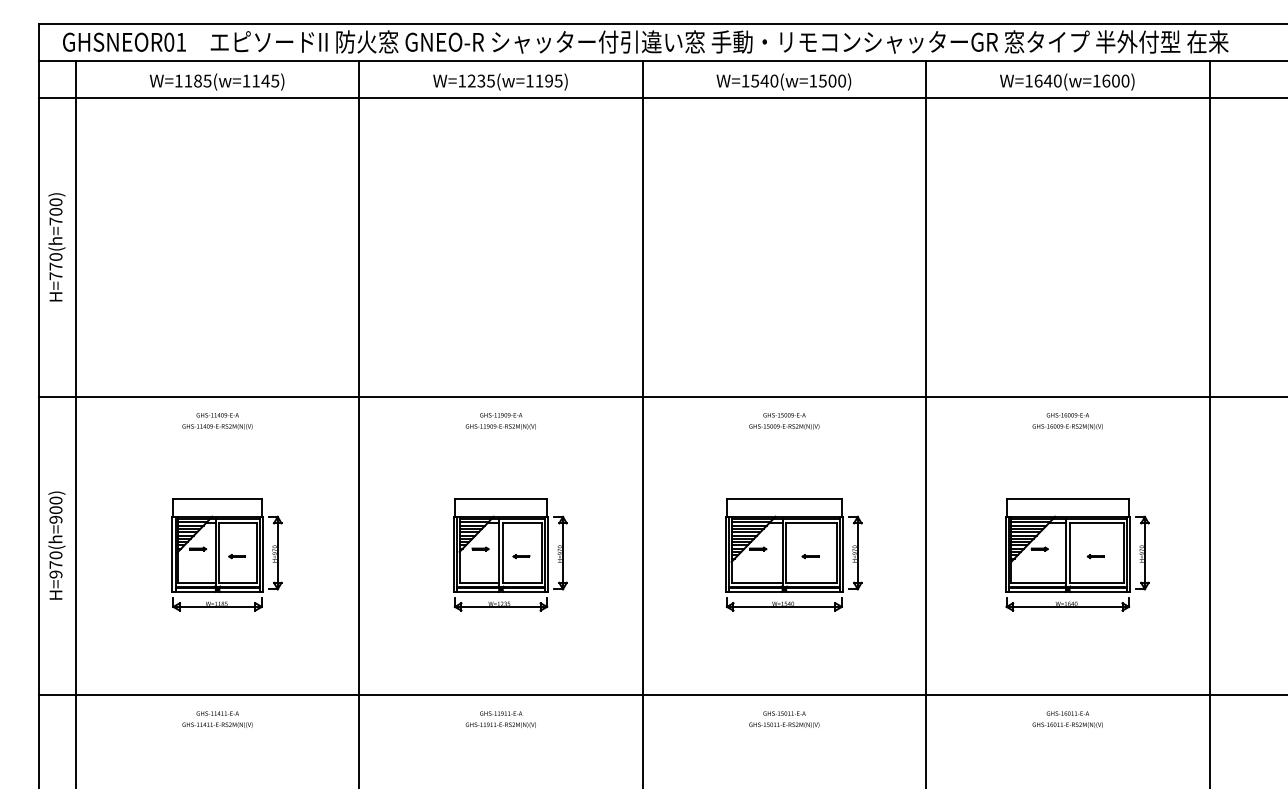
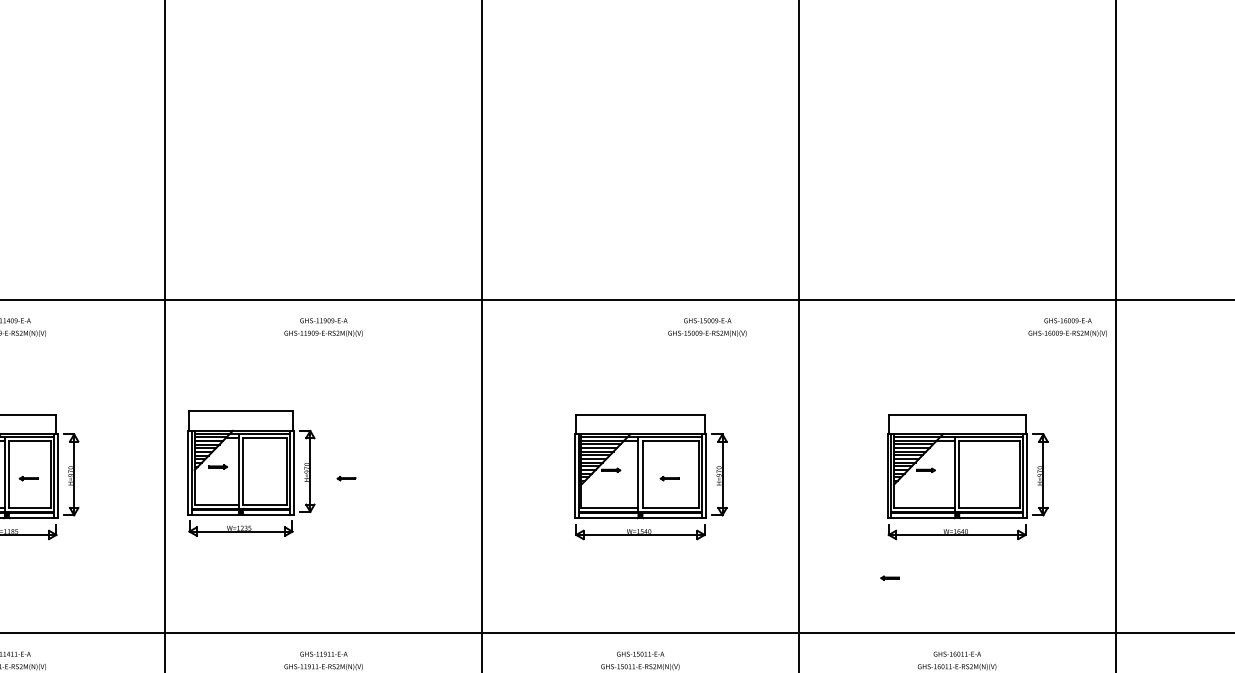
text: (784, 421) -> (707, 327), moved
text: (1067, 421) -> (1067, 327), moved
part: (510, 554) -> (251, 473), moved
part: (1095, 556) -> (889, 578), moved

